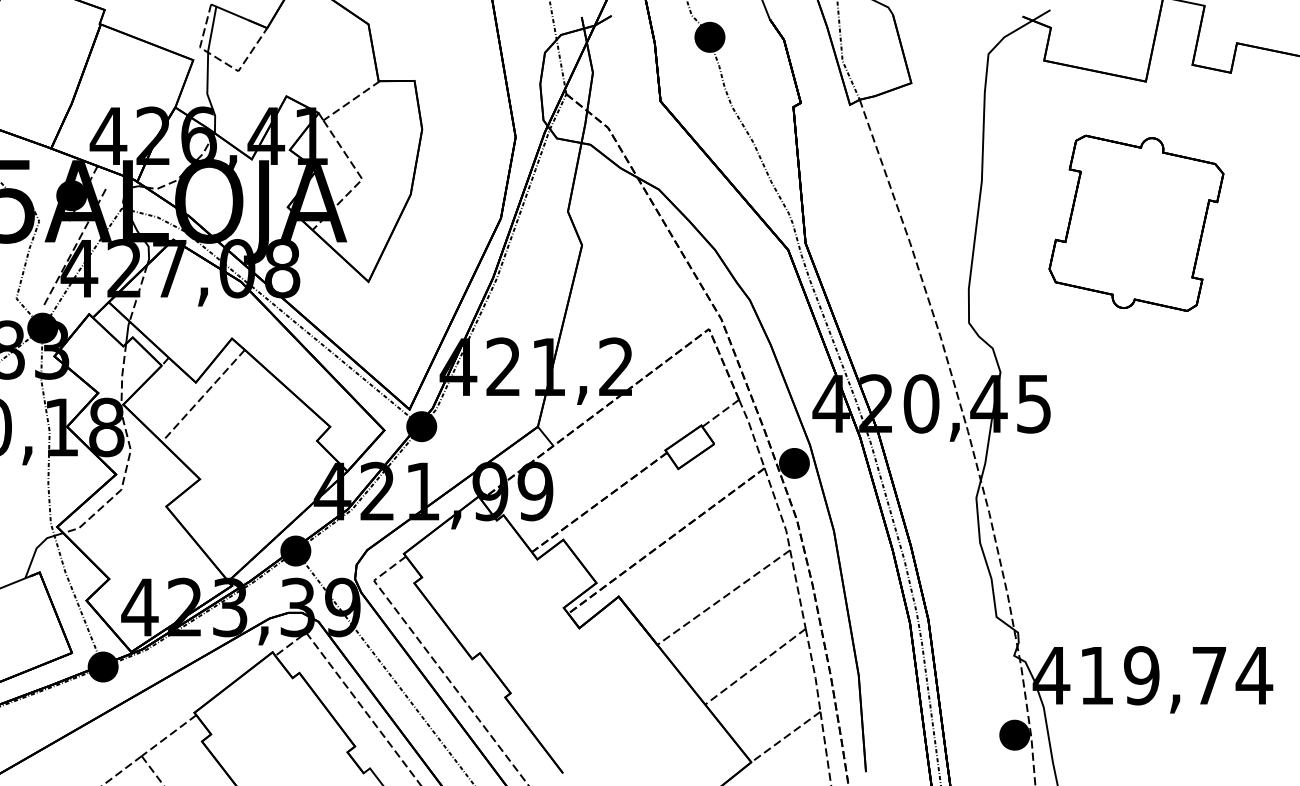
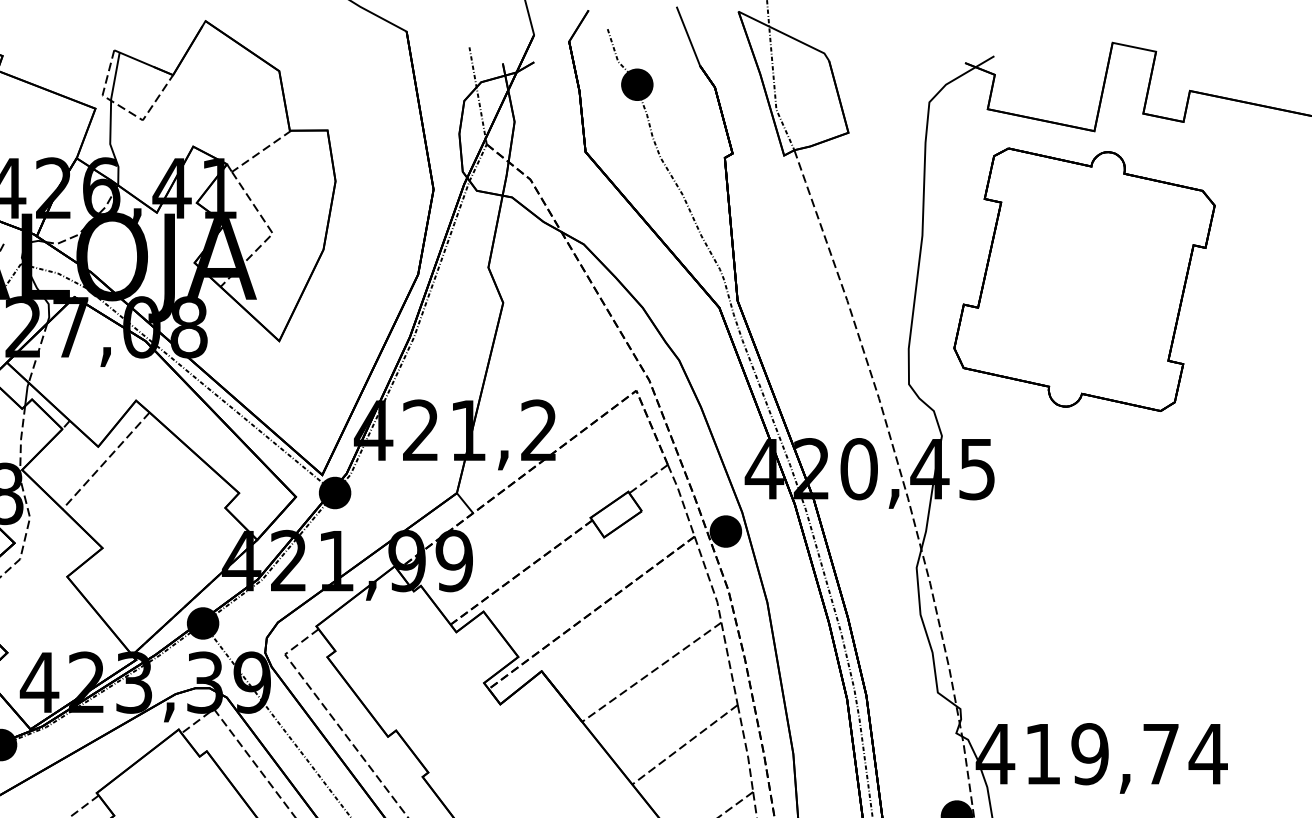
part: (1136, 223) -> (1084, 279), size x1.43

